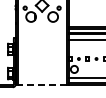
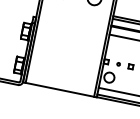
line: (41, 84) -> (59, 89), dashed -> solid

